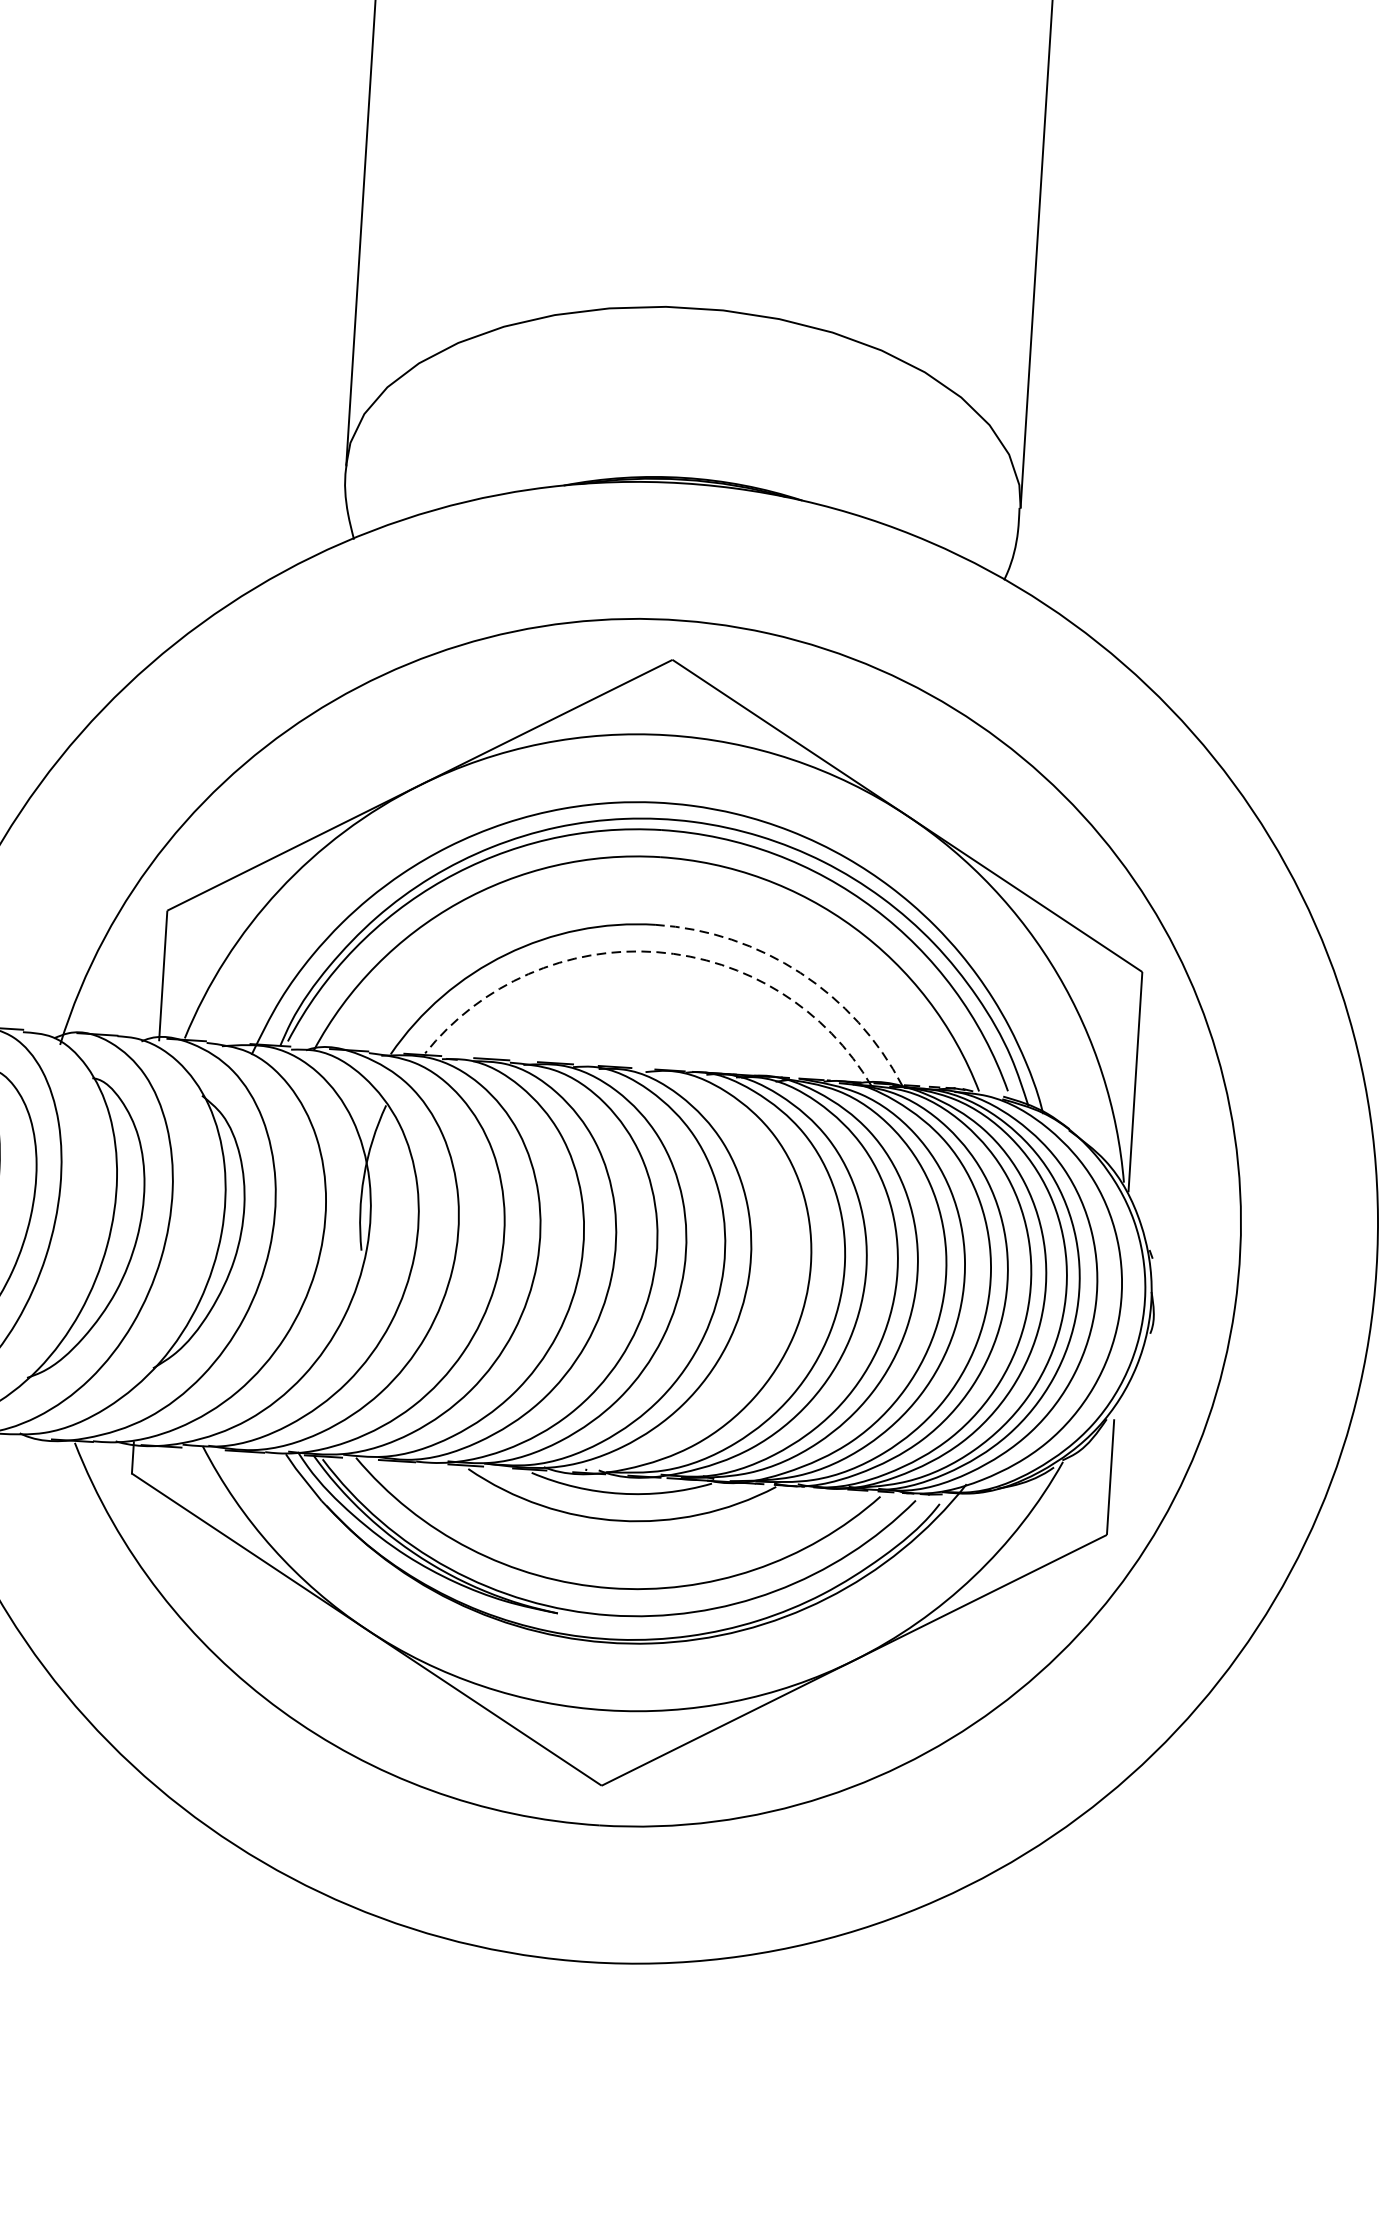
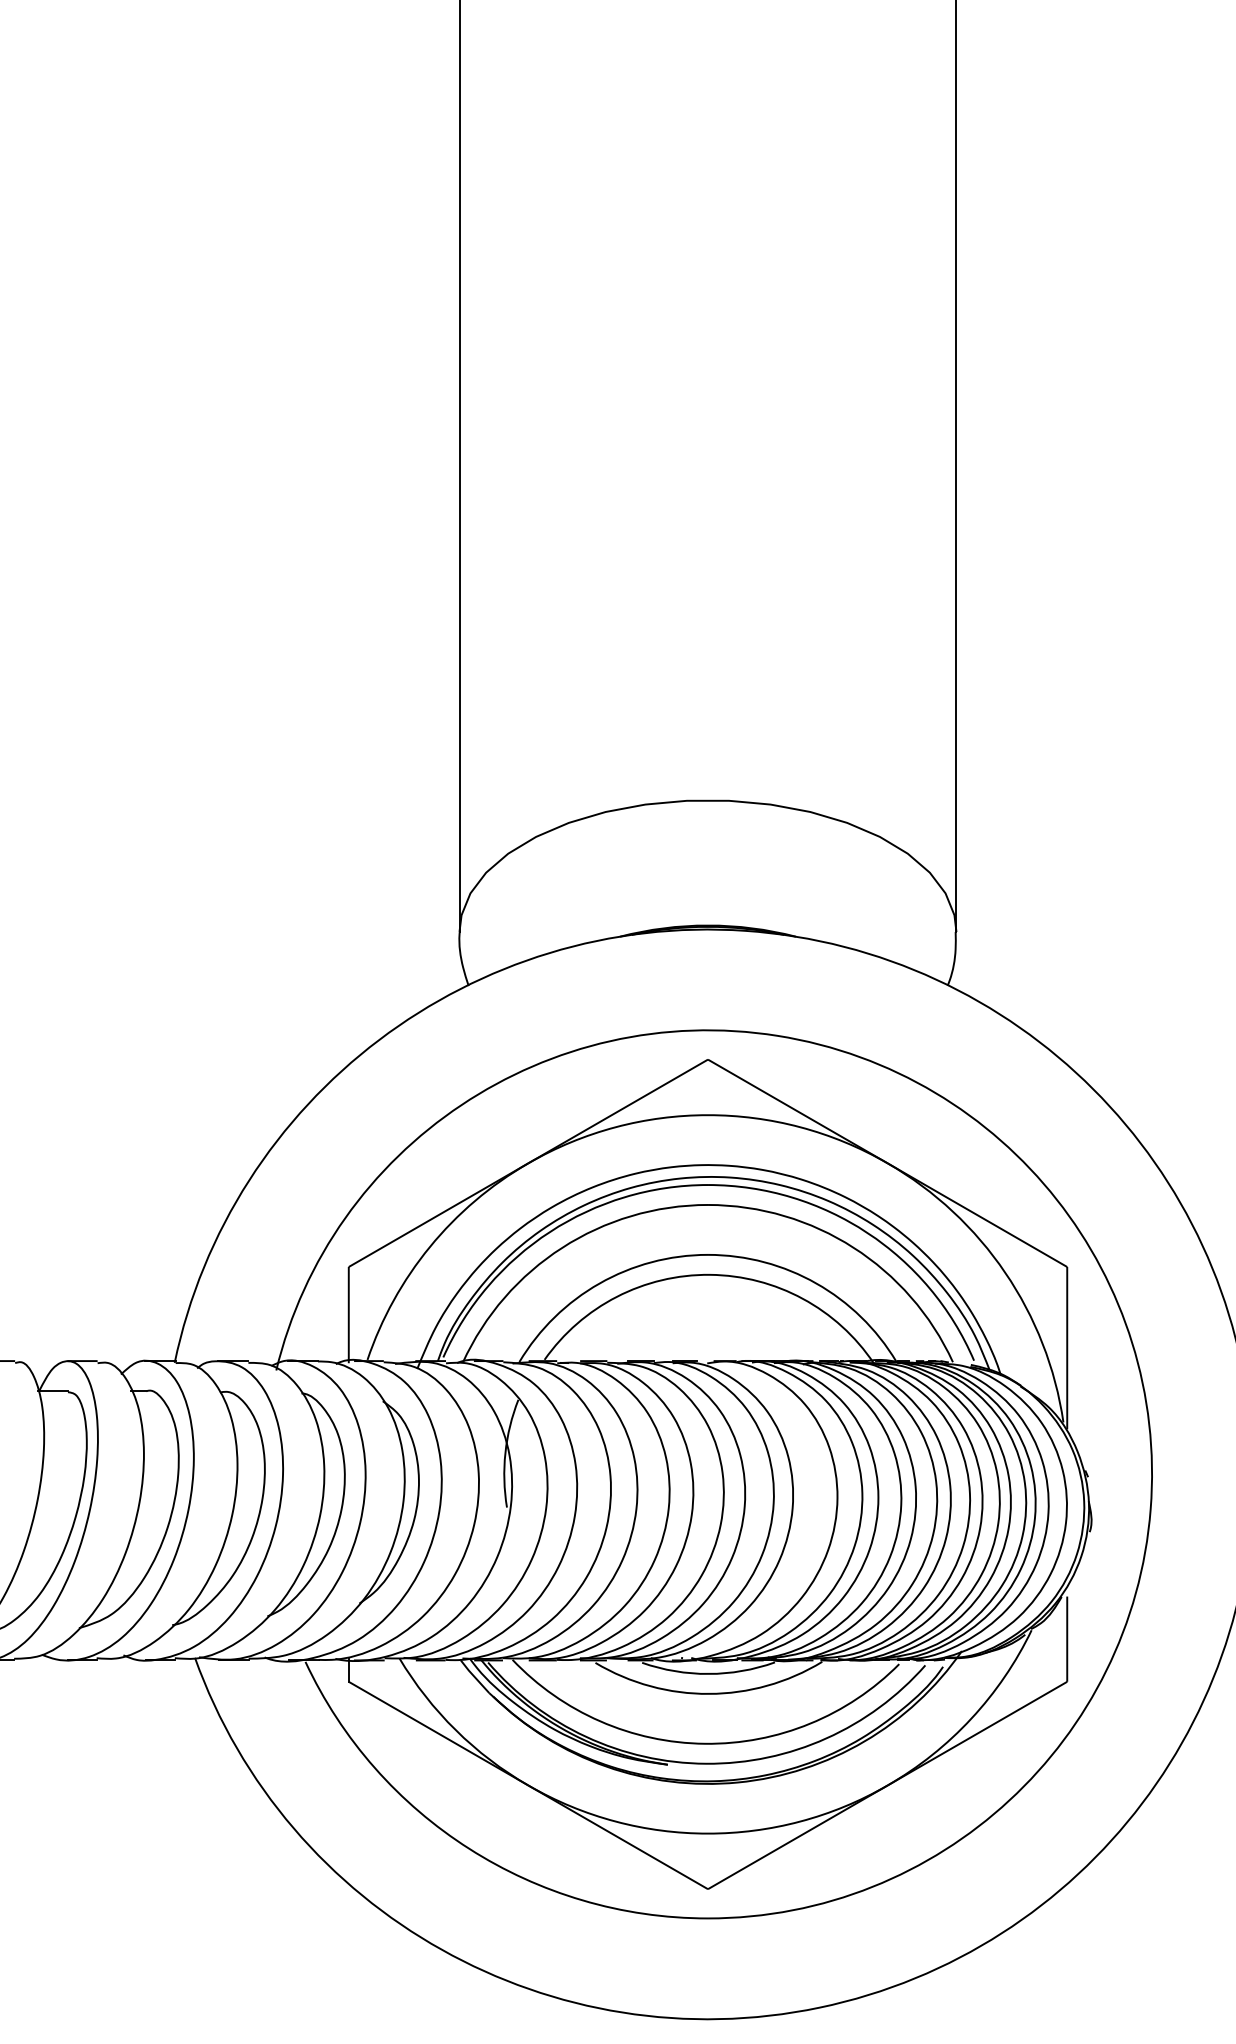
arc: (657, 951) -> (710, 1274), dashed -> solid
arc: (800, 972) -> (816, 1283), dashed -> solid

